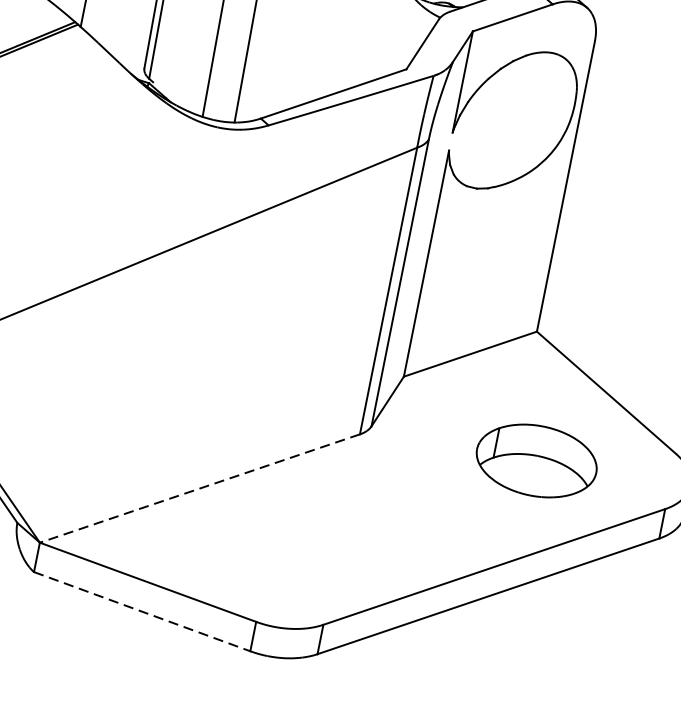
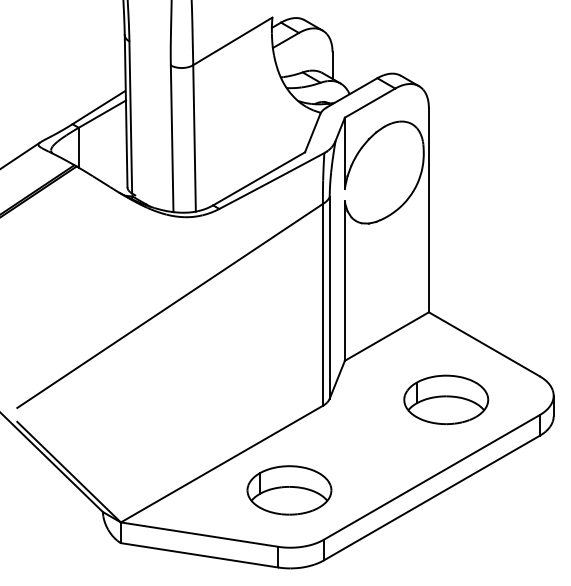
line: (199, 488) -> (221, 464), dashed -> solid
part: (288, 545) -> (289, 490), added
line: (142, 611) -> (199, 555), dashed -> solid

